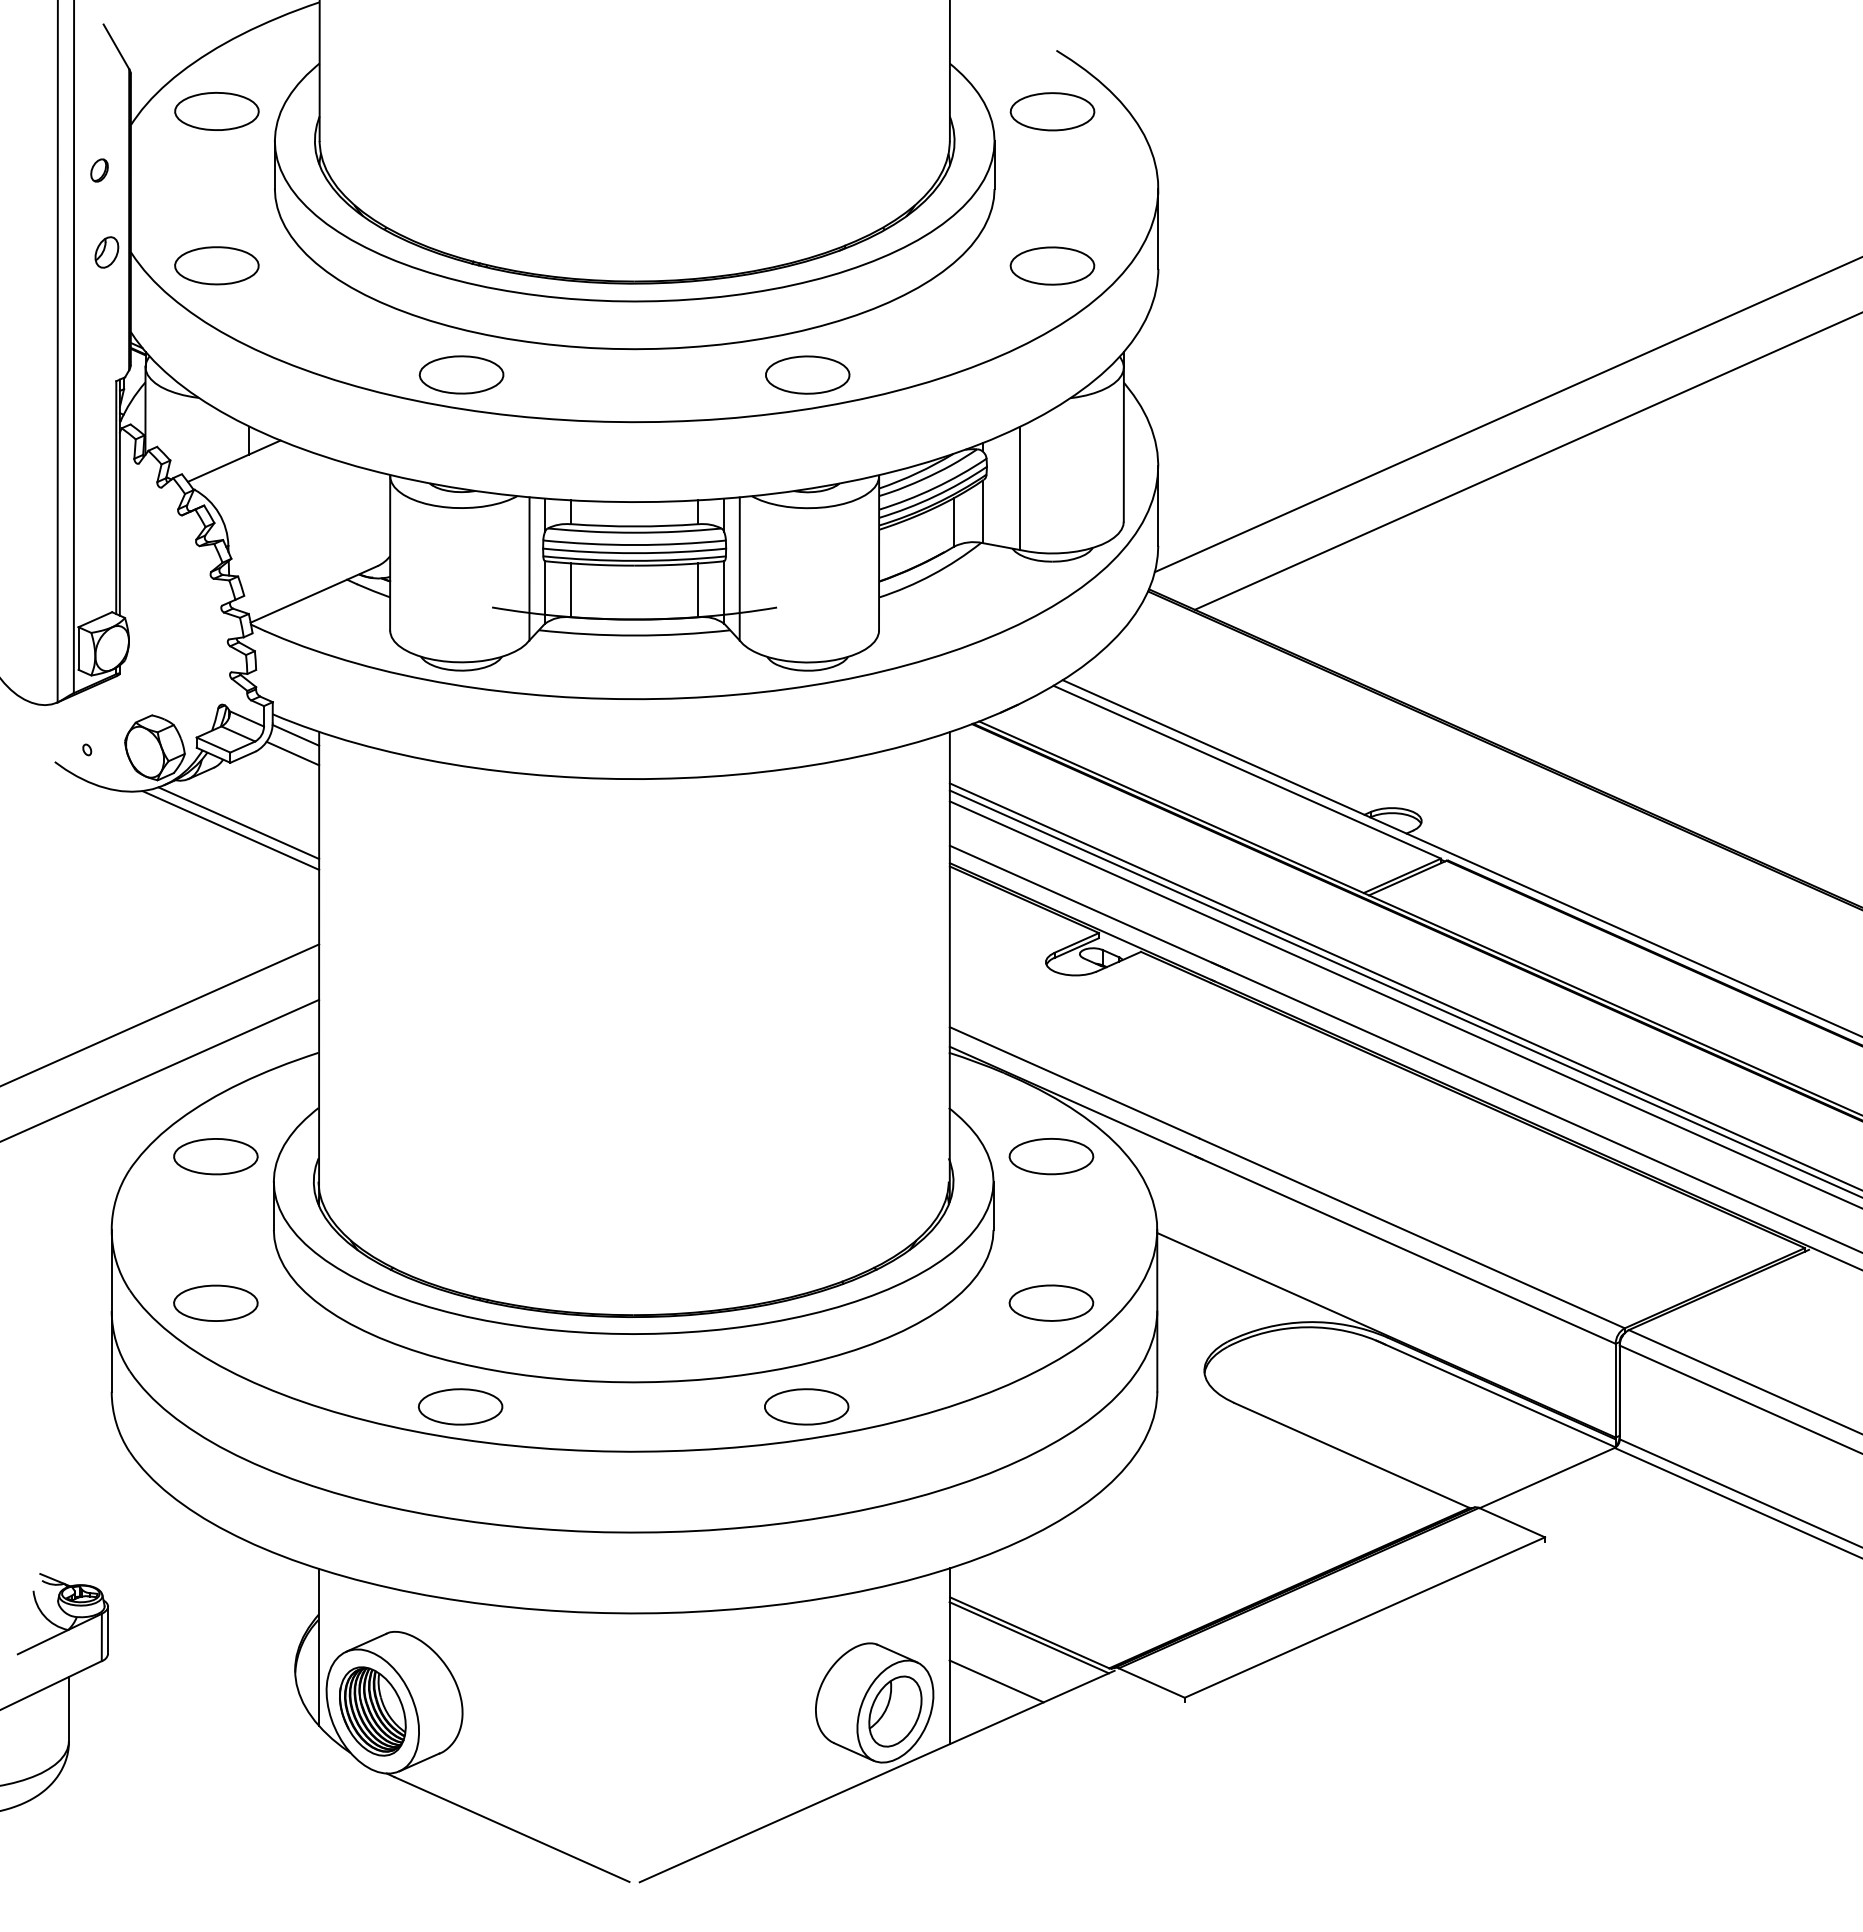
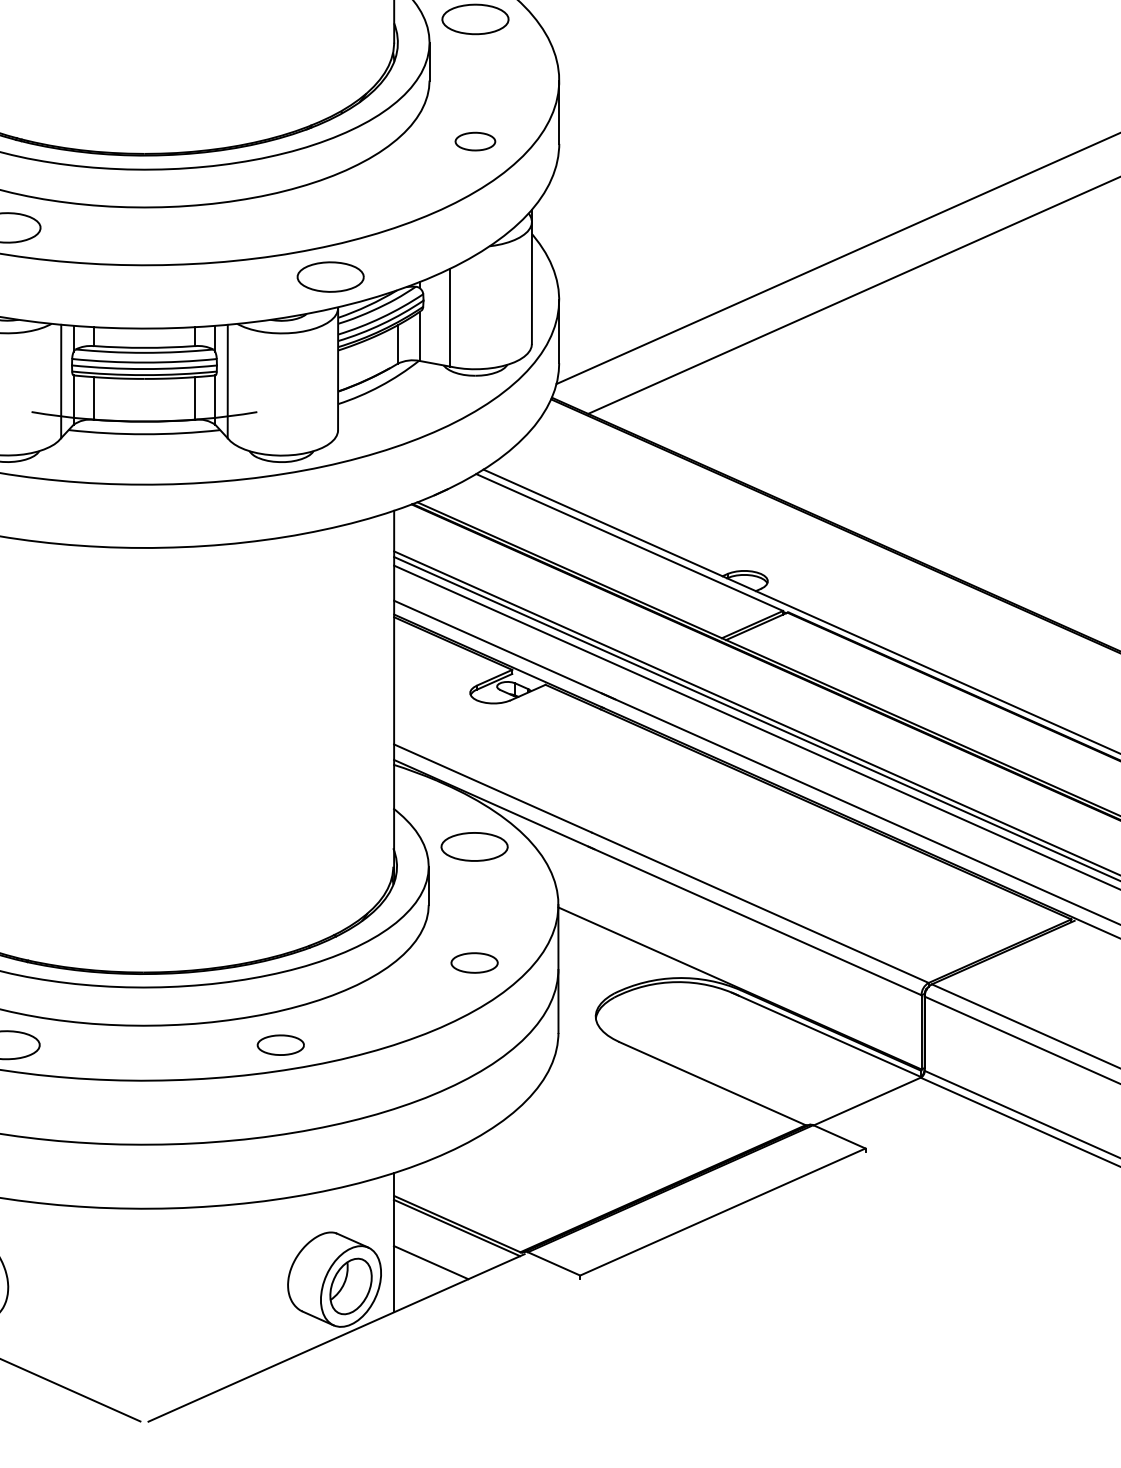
part: (1052, 265) -> (475, 141), size x0.6
part: (807, 374) -> (330, 276), moved
part: (1051, 1302) -> (474, 962), size x0.7
part: (806, 1406) -> (280, 1044), size x0.7

